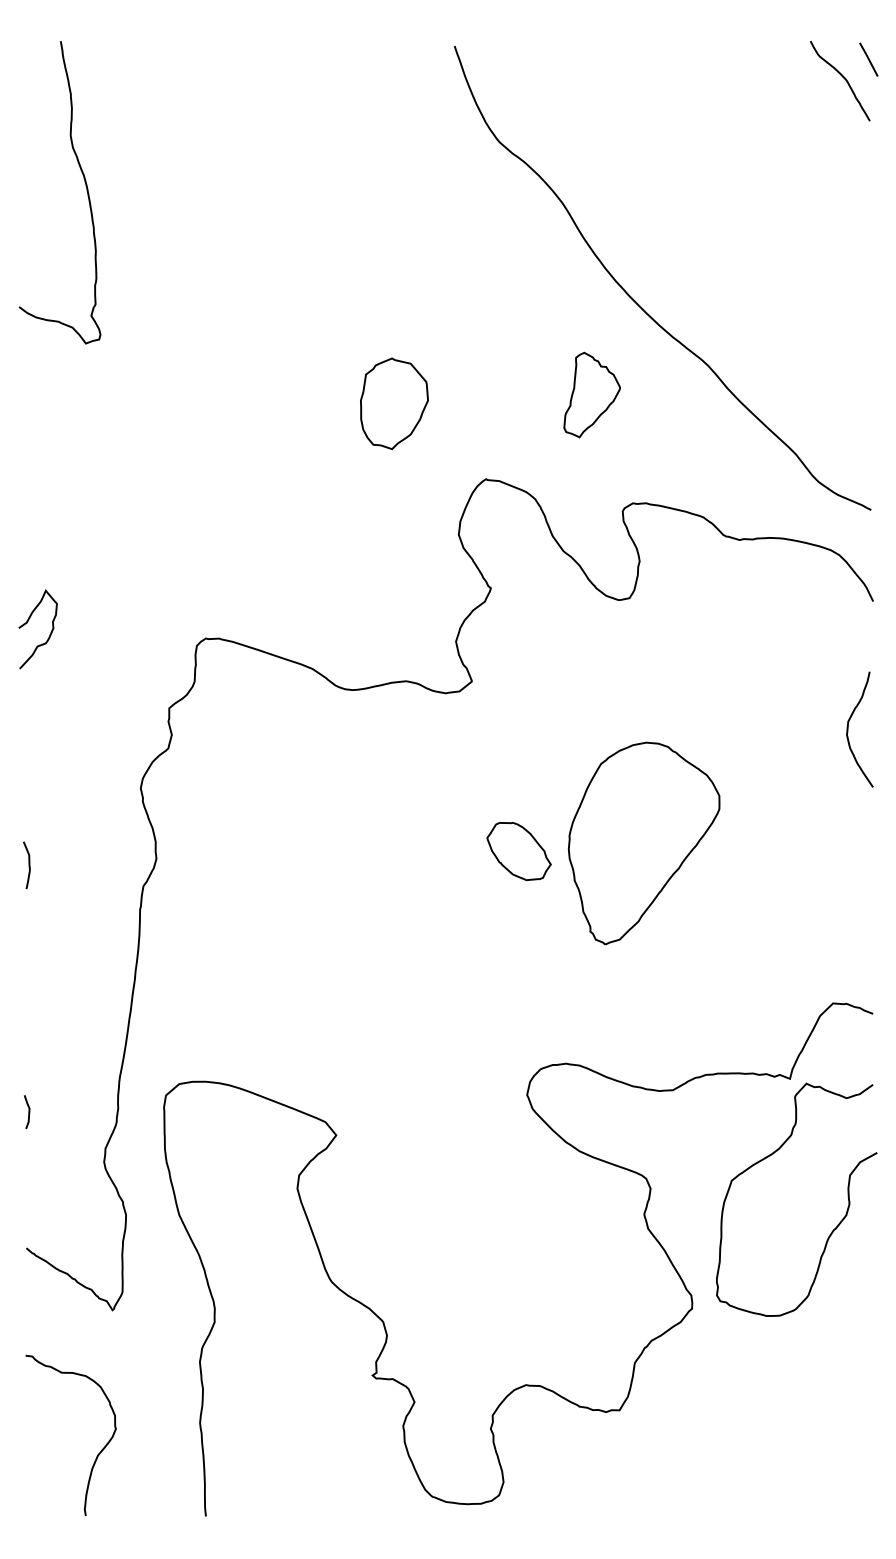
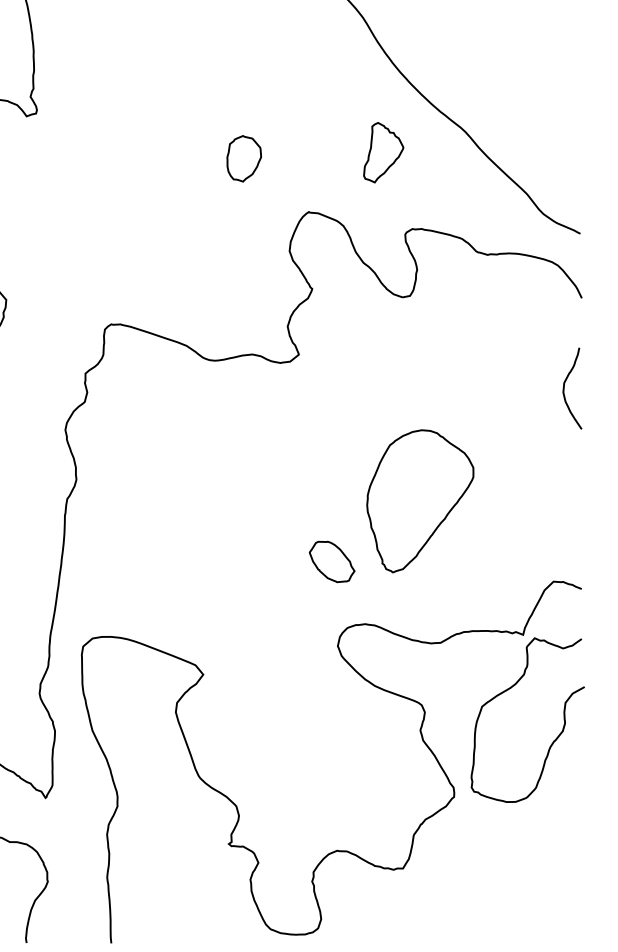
part: (394, 403) -> (244, 158), size x0.71
part: (643, 843) -> (419, 501), moved
part: (518, 851) -> (331, 561), moved

